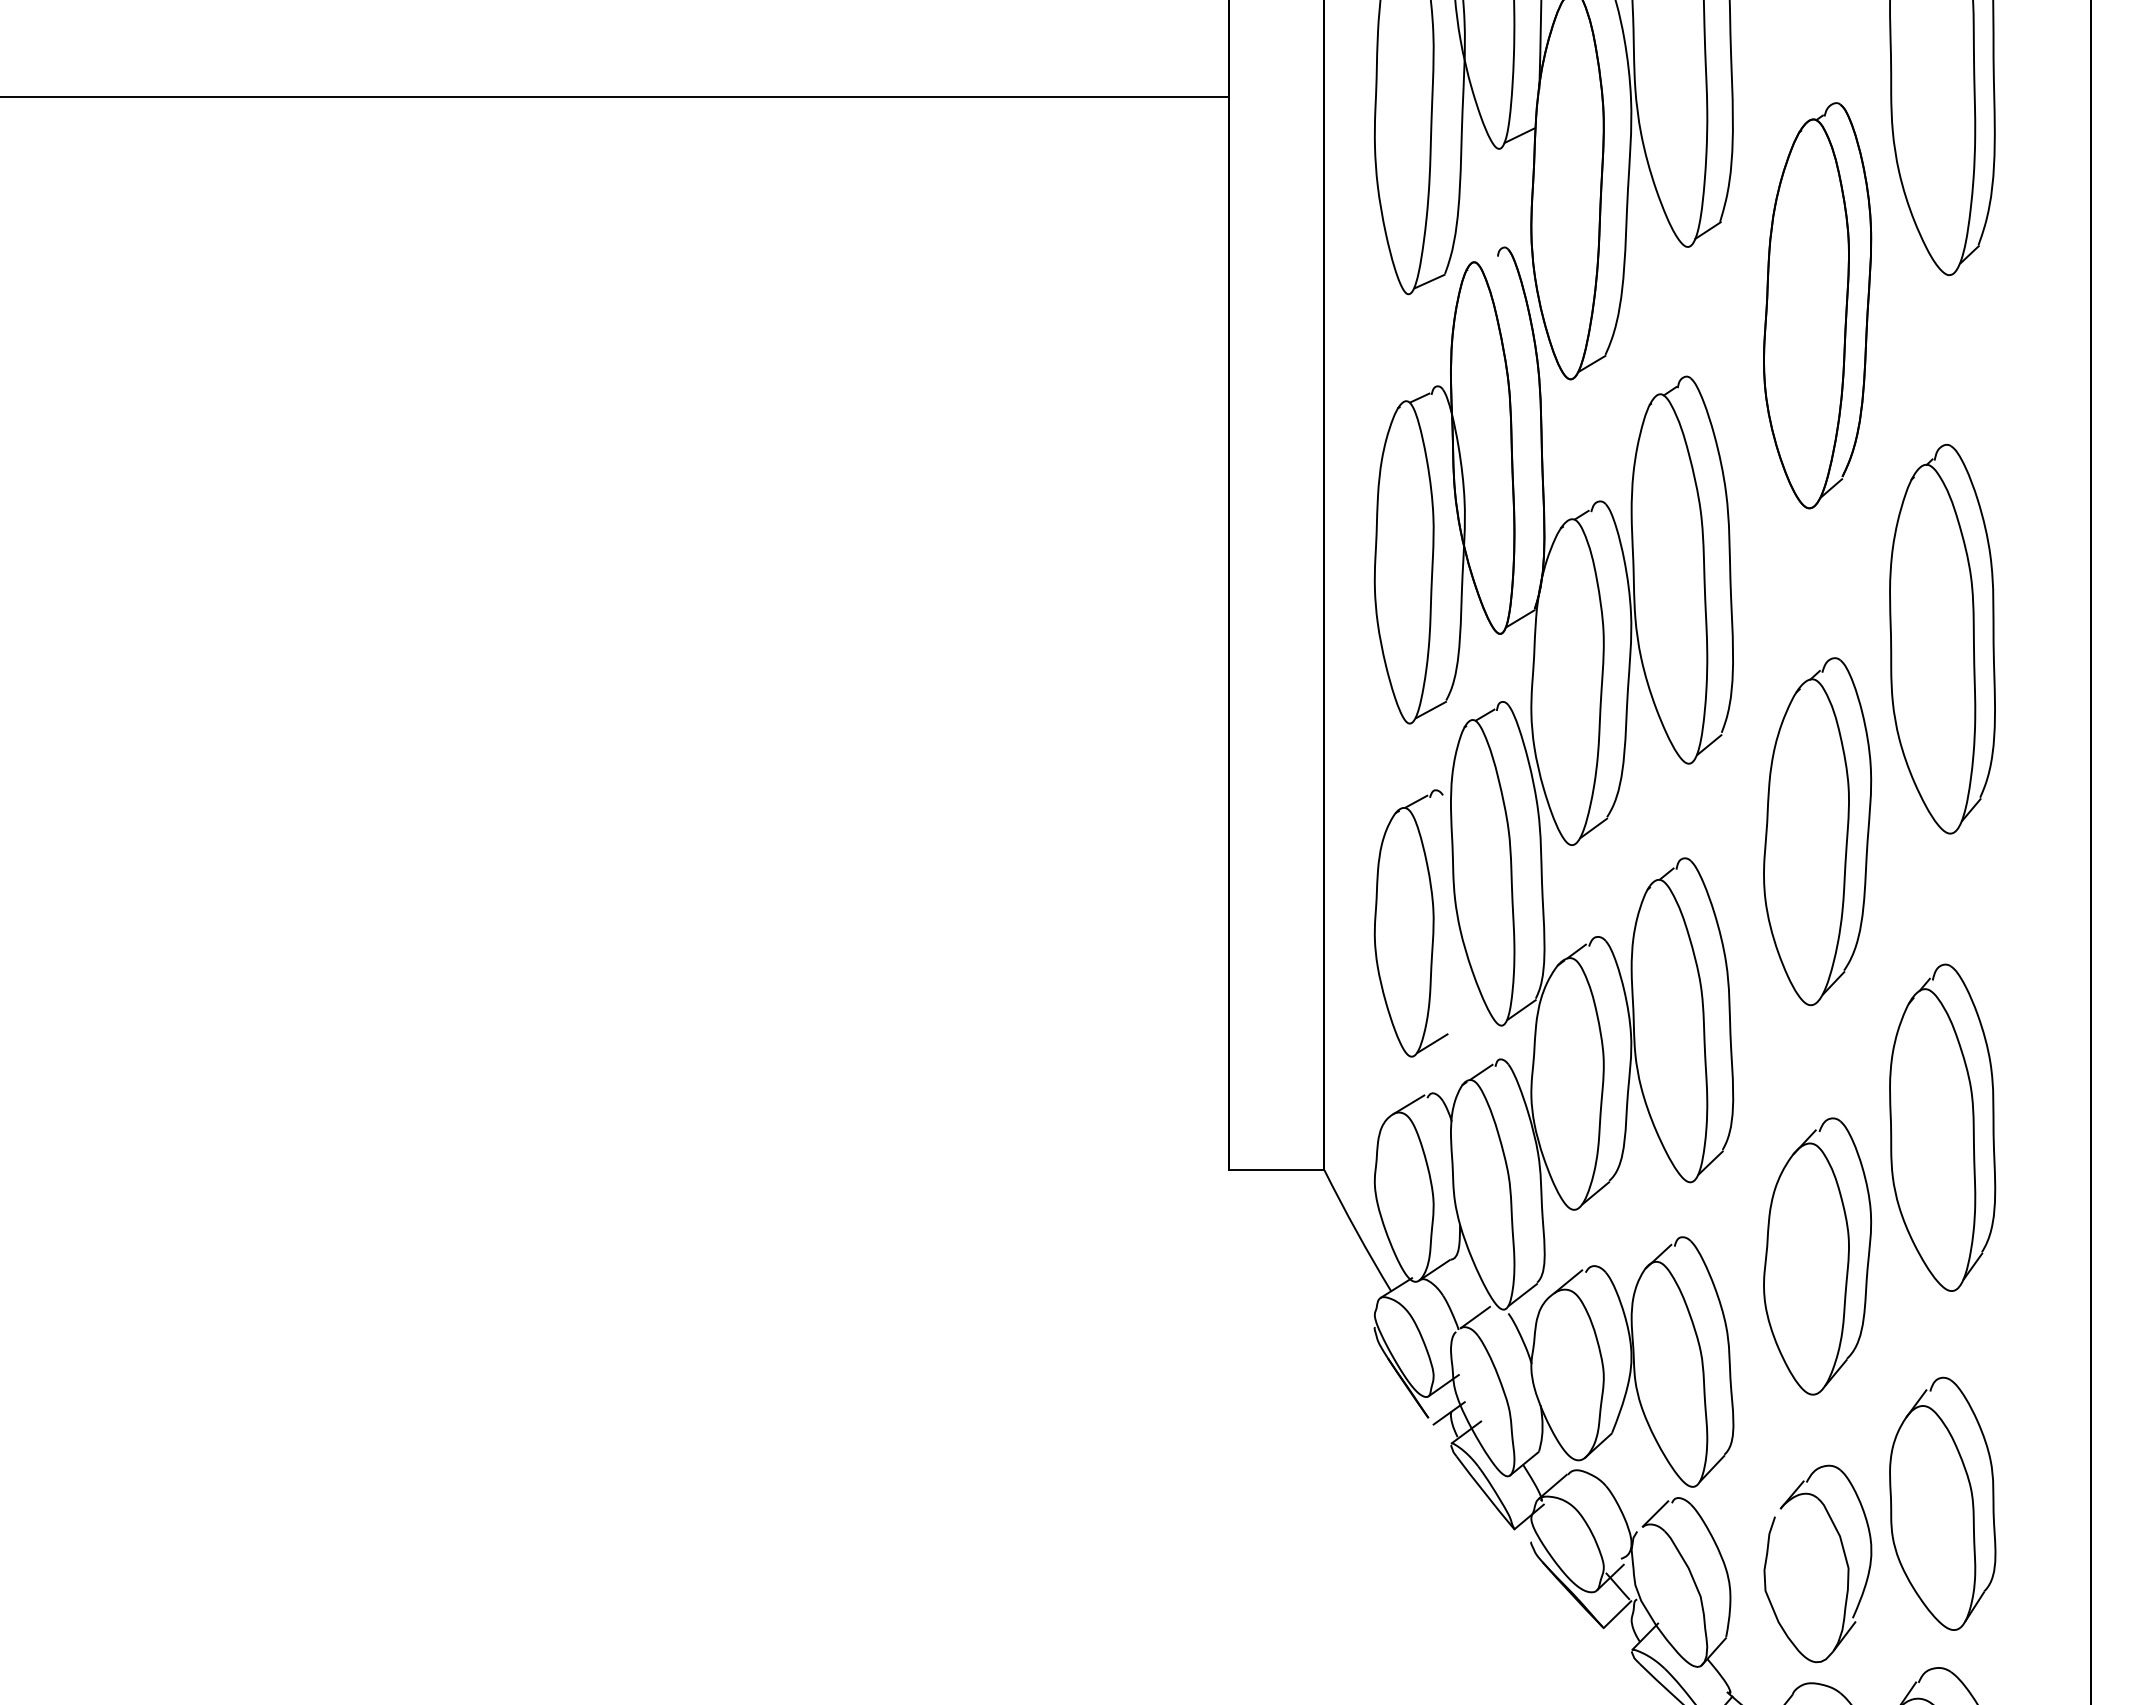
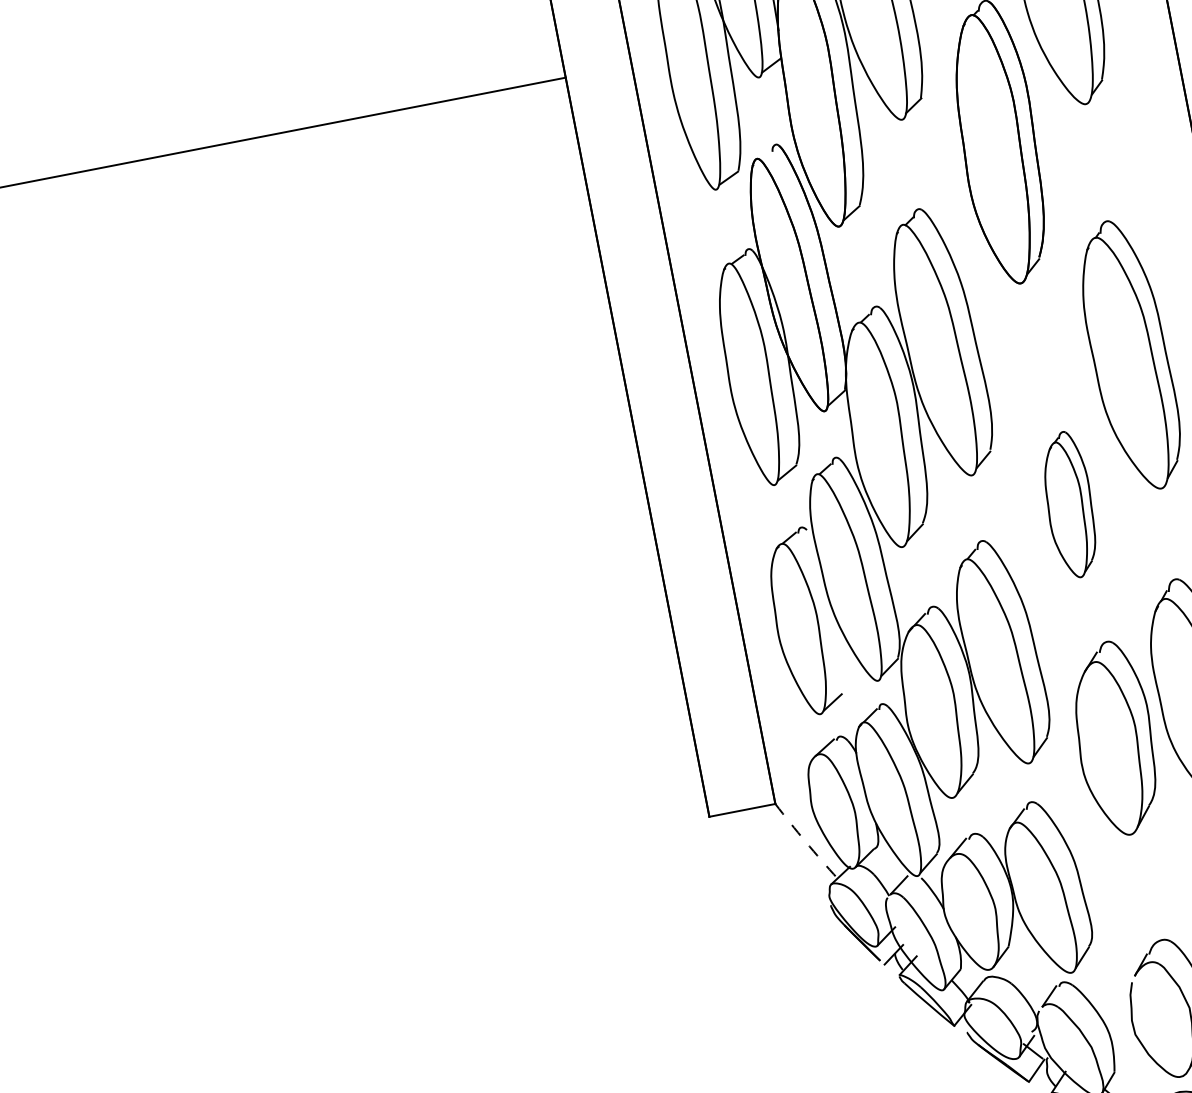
part: (1817, 831) -> (1069, 504), size x0.6
arc: (1356, 1231) -> (805, 841), solid -> dashed
part: (1817, 1256) -> (1115, 738), moved

